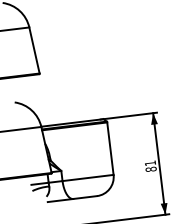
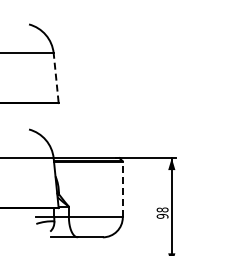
line: (34, 50) -> (56, 77), solid -> dashed
line: (110, 148) -> (122, 189), solid -> dashed
text: (150, 165) -> (162, 212), 81 -> 98

